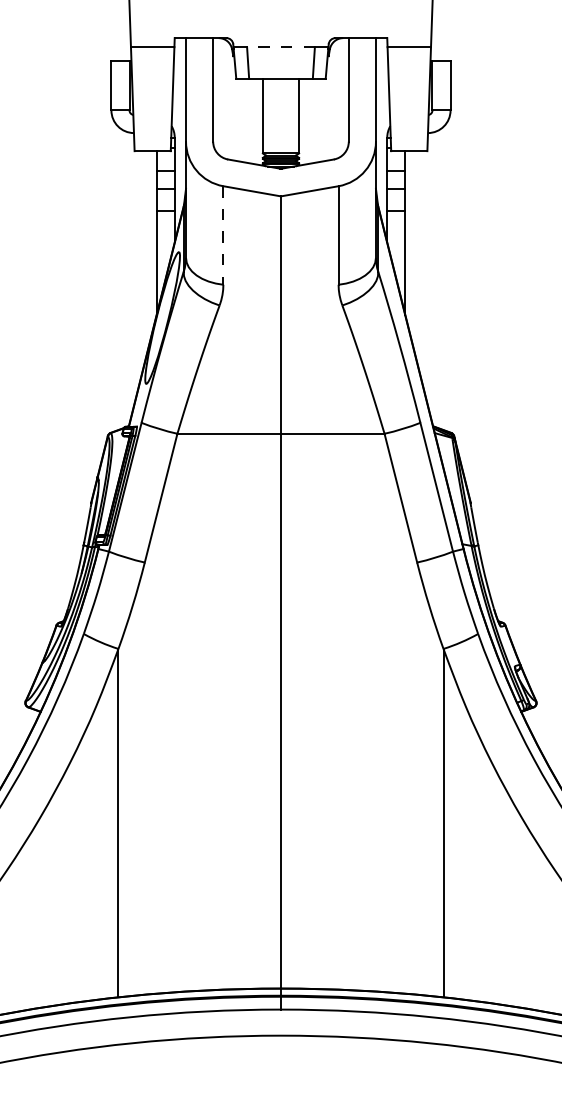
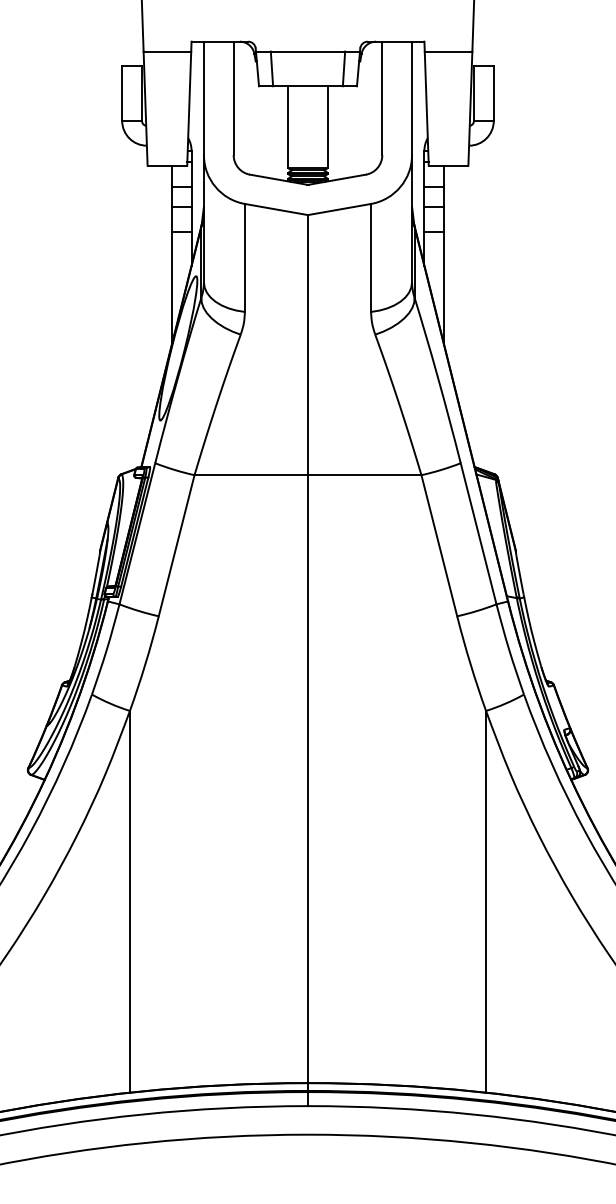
line: (280, 47) -> (307, 51), dashed -> solid
line: (223, 236) -> (244, 259), dashed -> solid

